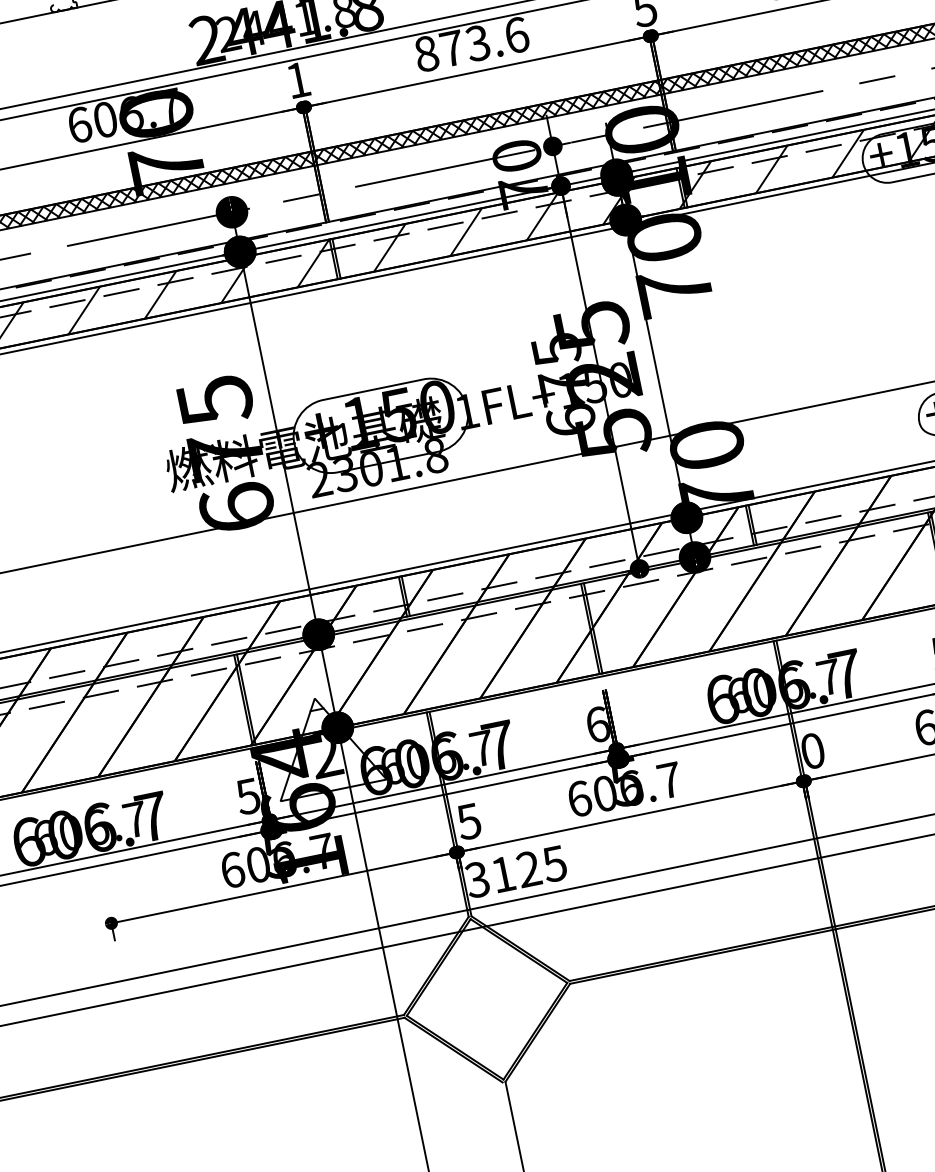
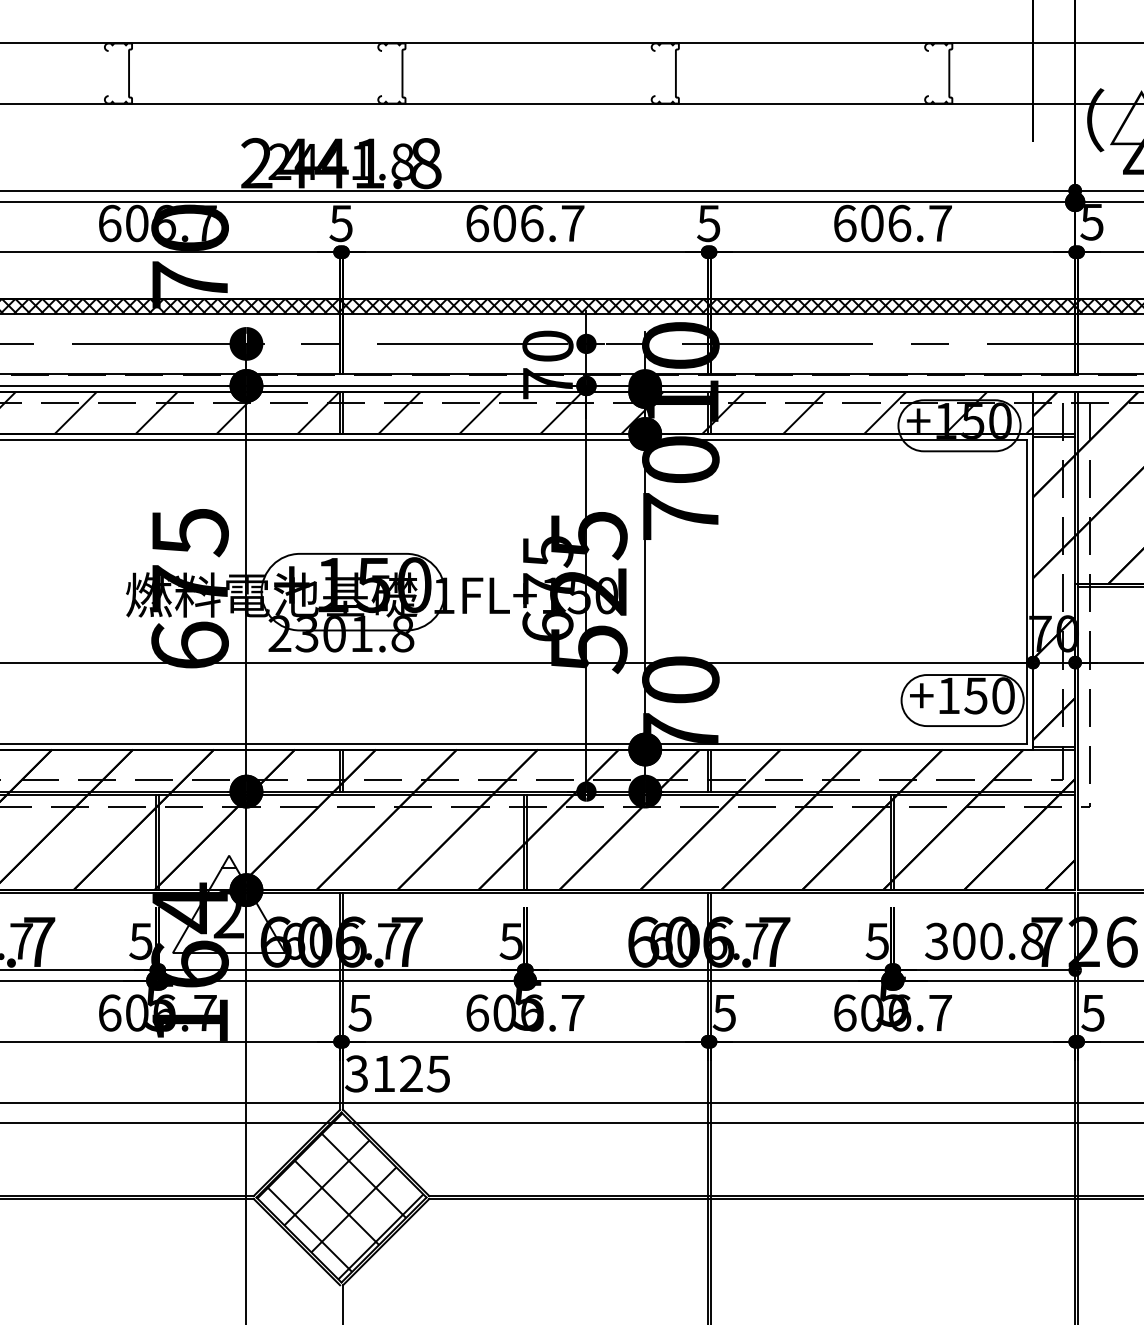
text: (472, 44) -> (525, 223), 873.6 -> 606.7
text: (297, 80) -> (340, 223), 1 -> 5
text: (596, 724) -> (510, 940), 6 -> 5
text: (811, 750) -> (723, 1012), 0 -> 5
hatch: (485, 998) -> (340, 1196), added

